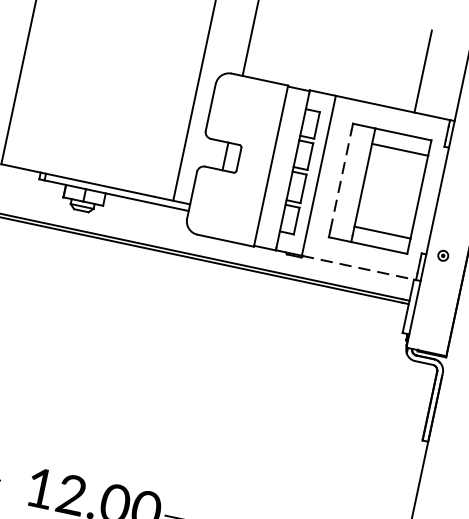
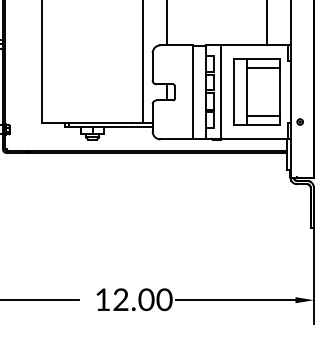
line: (341, 179) -> (234, 91), dashed -> solid
line: (360, 267) -> (255, 138), dashed -> solid

